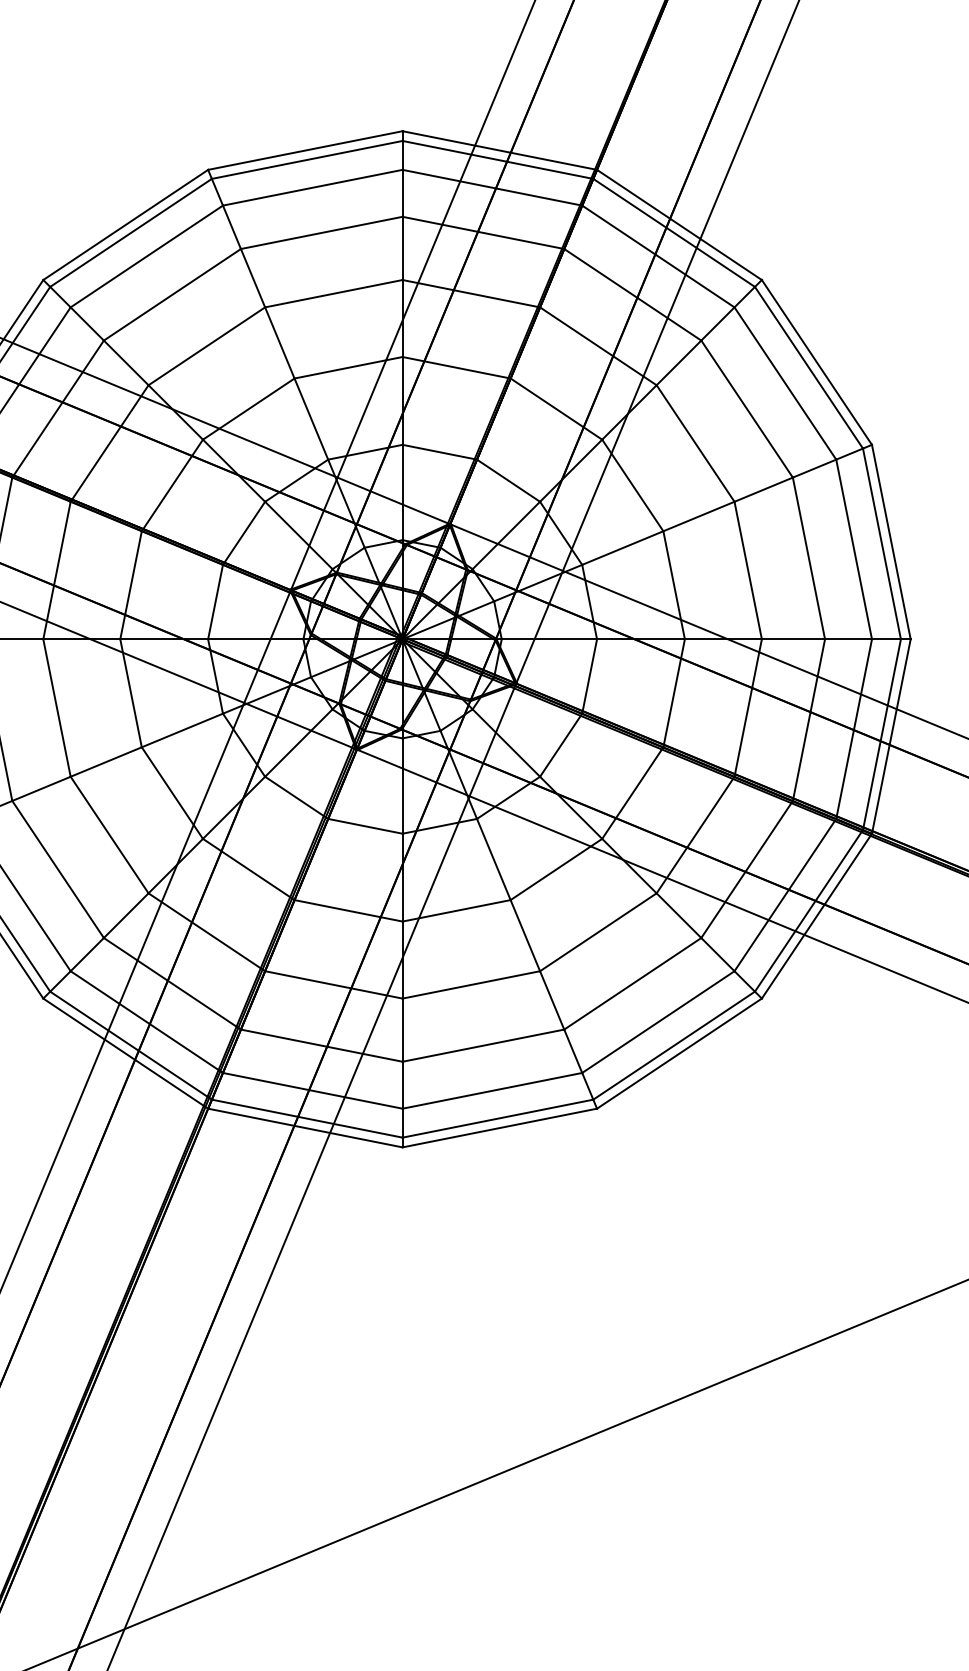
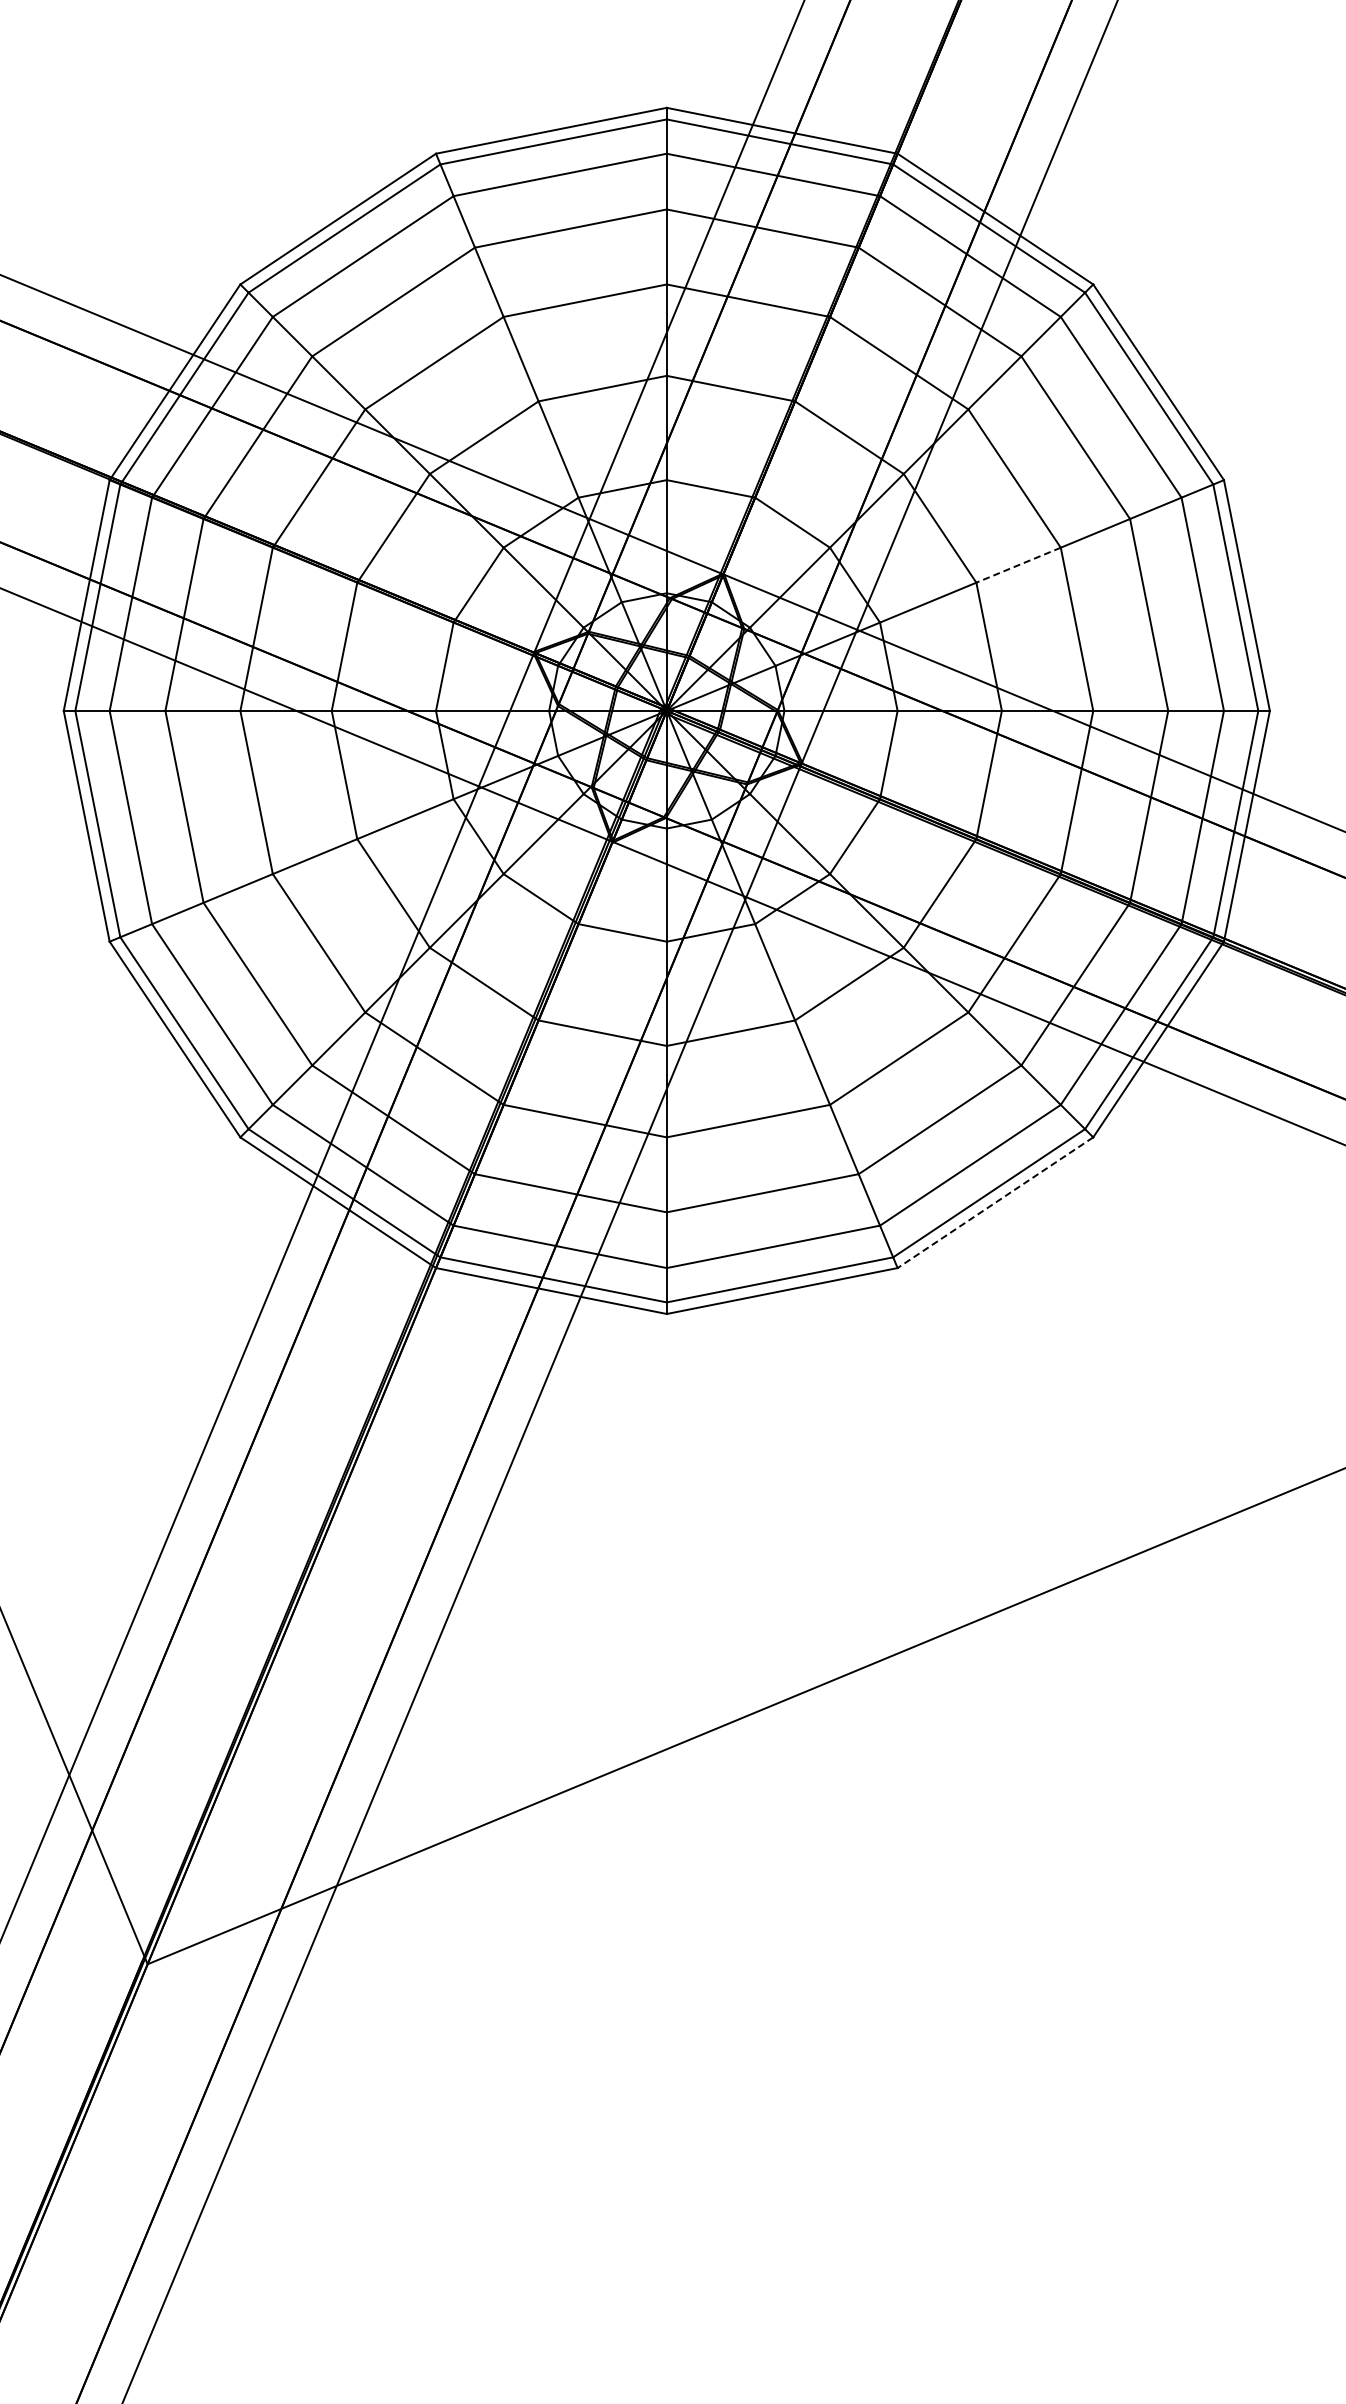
line: (698, 516) -> (1018, 565), solid -> dashed
line: (679, 1053) -> (995, 1202), solid -> dashed

